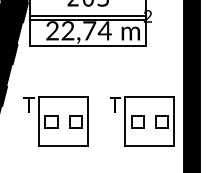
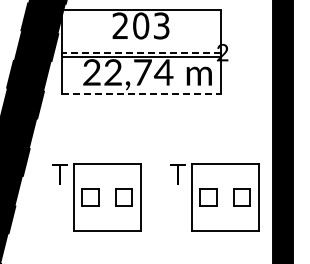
line: (88, 16) -> (141, 52), solid -> dashed
line: (88, 46) -> (141, 93), solid -> dashed

